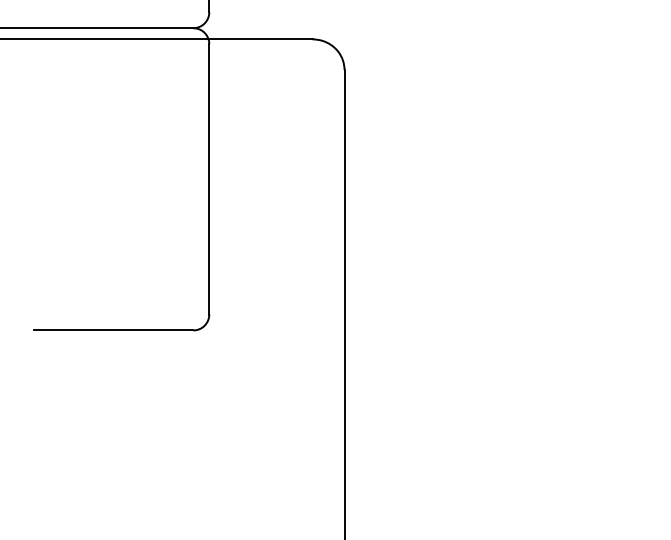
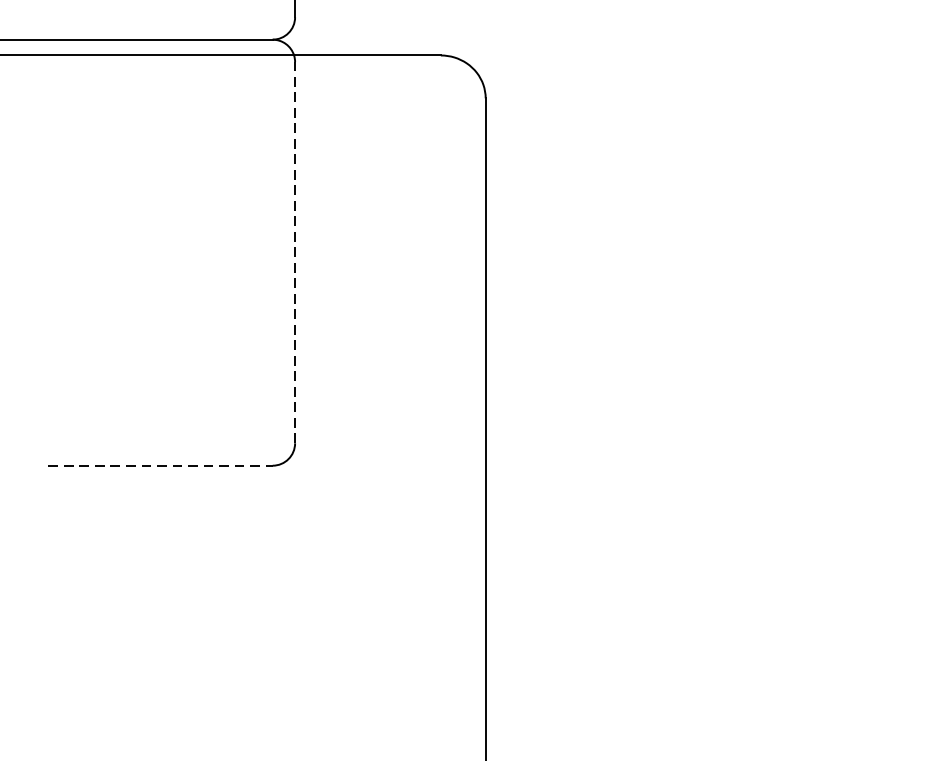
line: (209, 178) -> (295, 251), solid -> dashed
line: (113, 330) -> (160, 465), solid -> dashed

